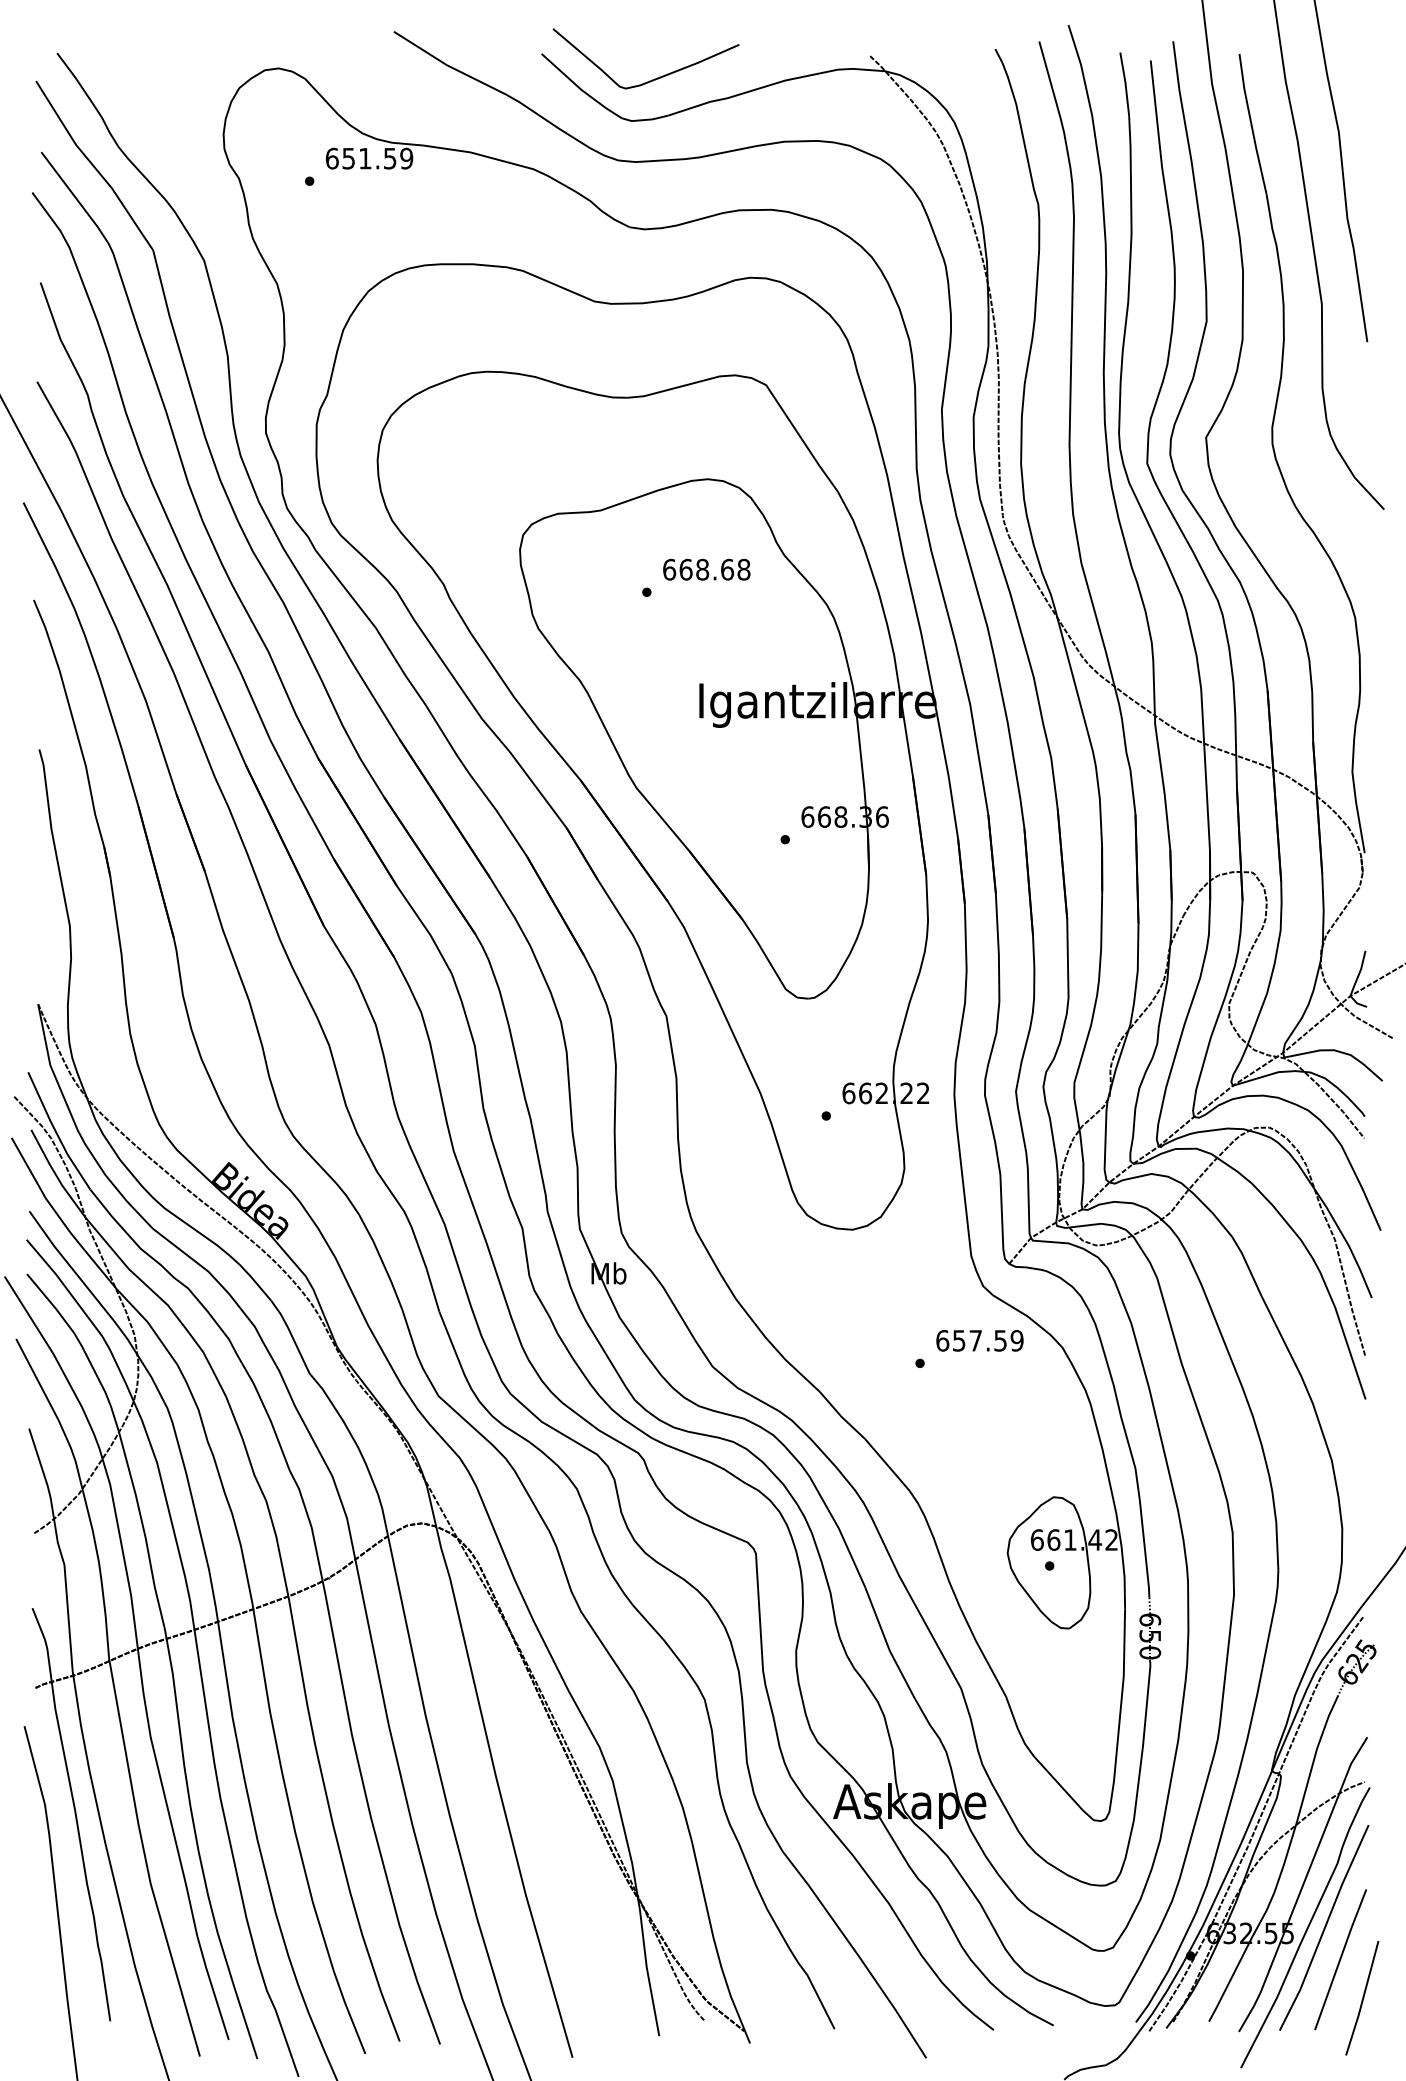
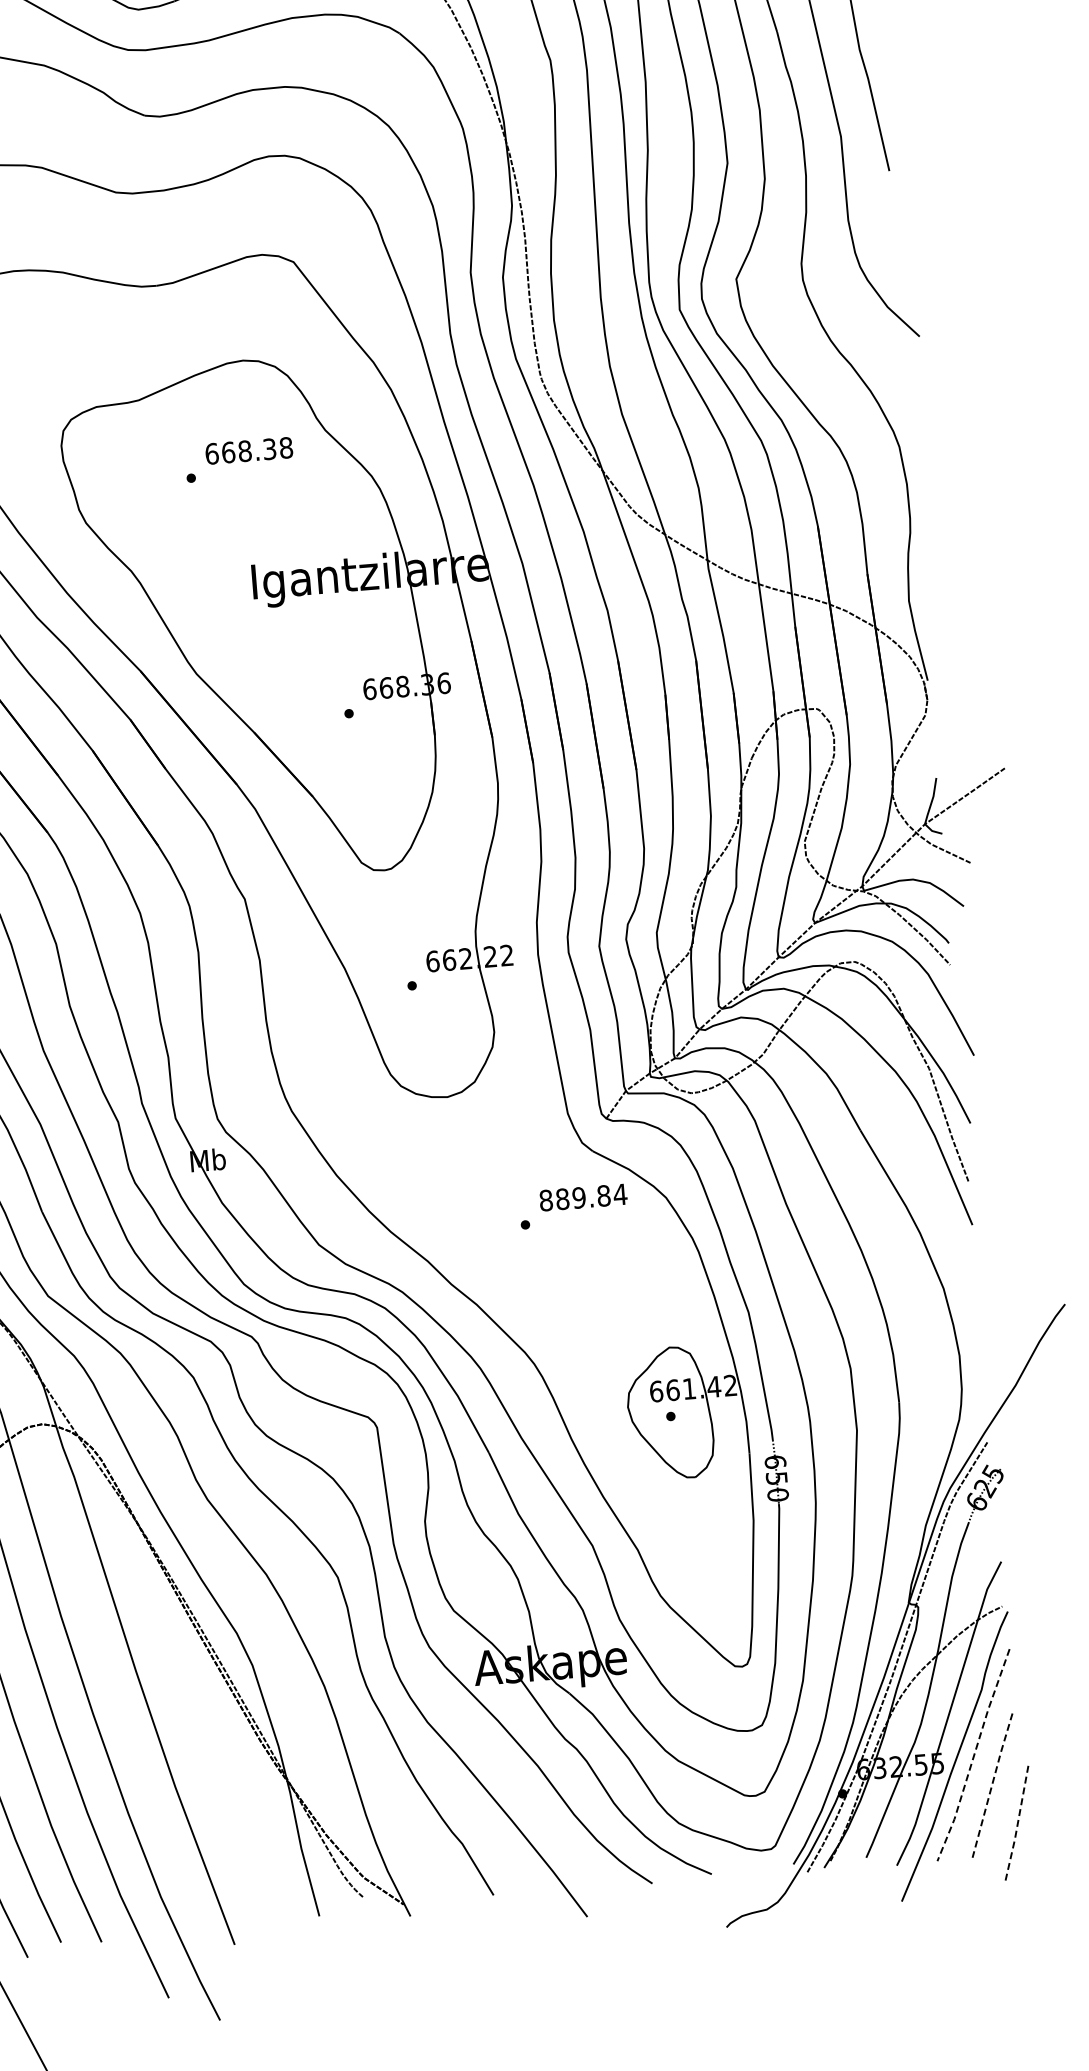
text: (727, 569) -> (269, 448), 668.68 -> 668.38
text: (979, 1340) -> (582, 1197), 657.59 -> 889.84
line: (1324, 1928) -> (973, 1755), solid -> dashed
line: (1340, 1958) -> (992, 1784), solid -> dashed
line: (1363, 1998) -> (1018, 1822), solid -> dashed

